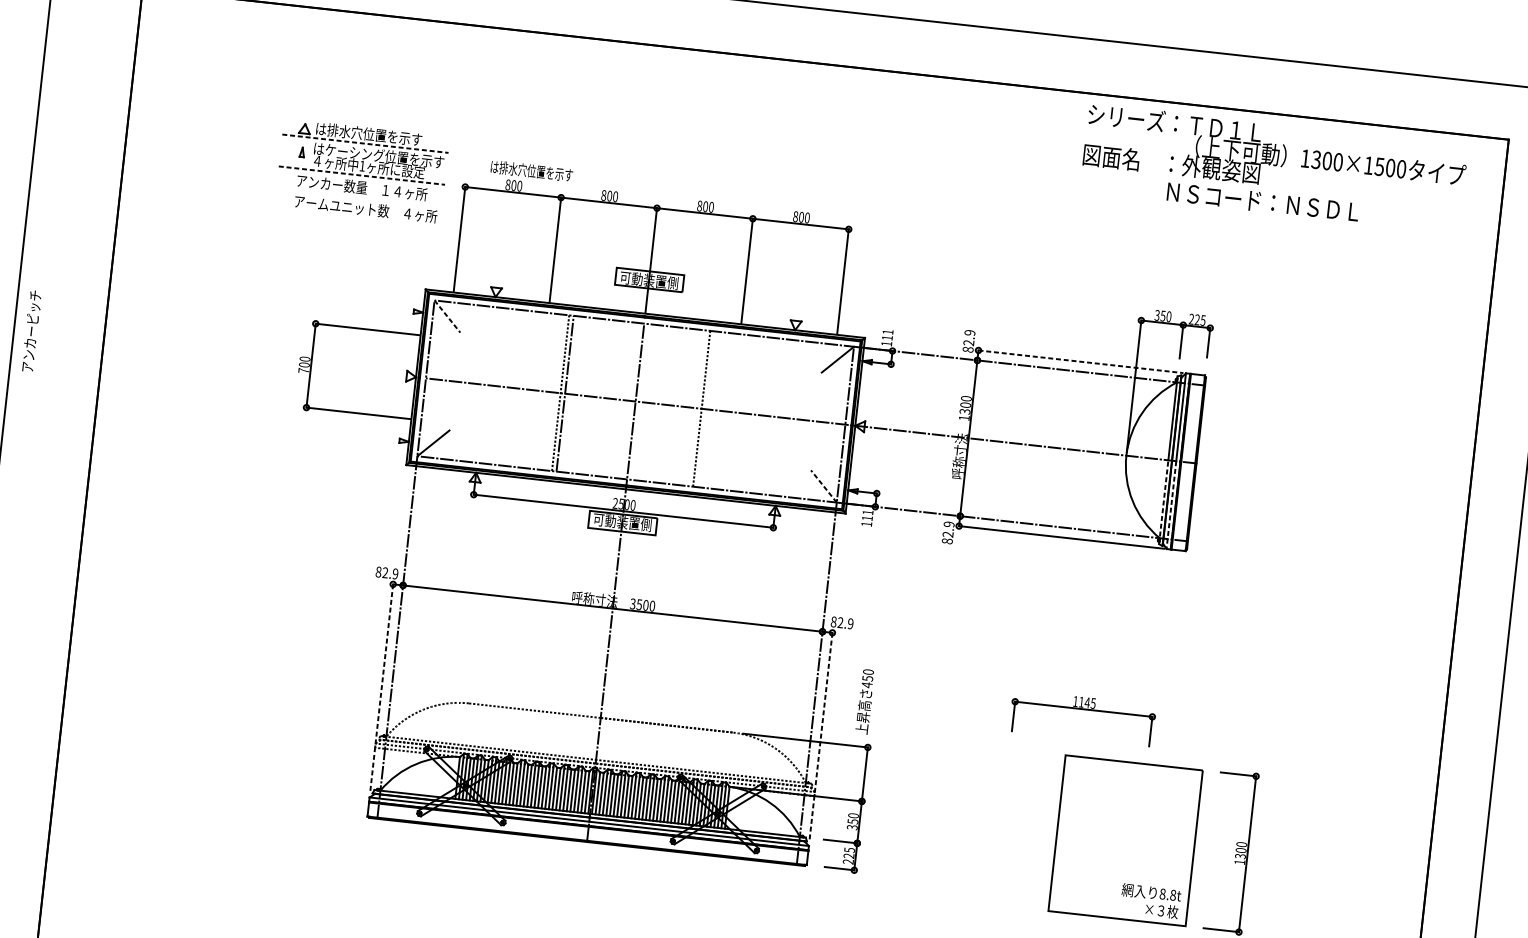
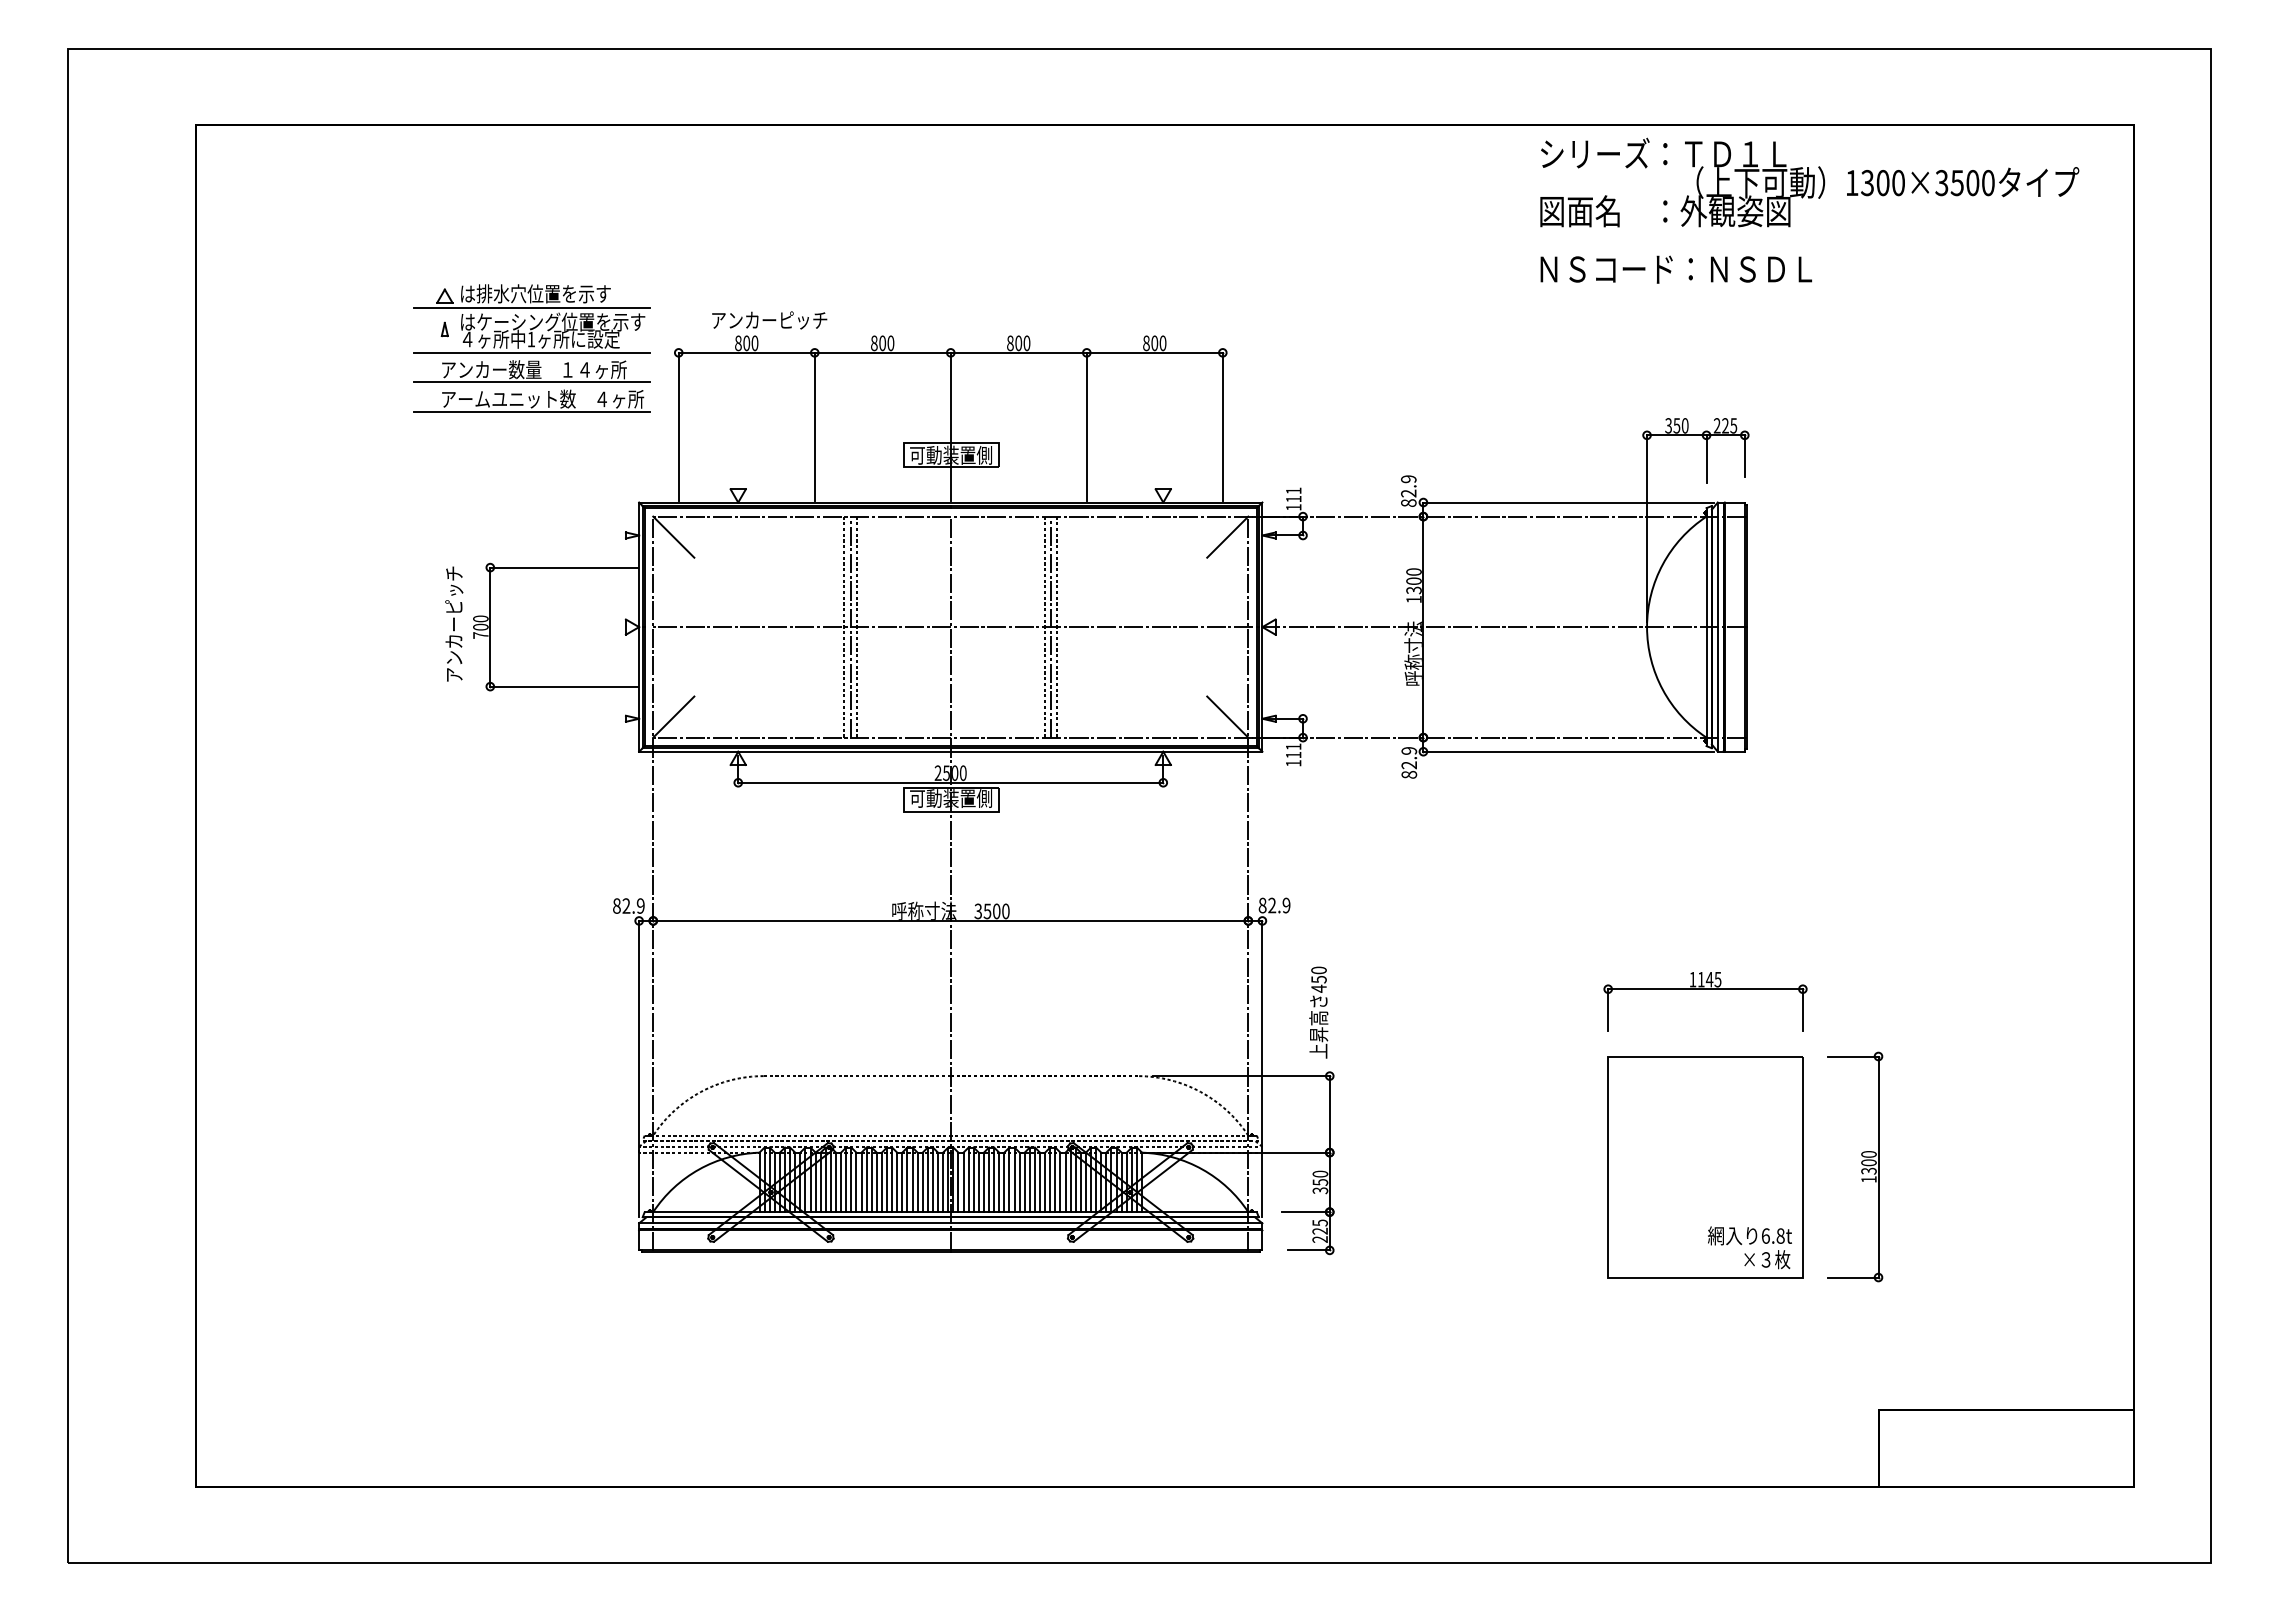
line: (365, 143) -> (532, 307), dashed -> solid
text: (1368, 165) -> (1941, 182), 1300×1500 -> 1300×3500
text: (531, 170) -> (769, 319), は排水穴位置を示す -> アンカーピッチ
line: (362, 175) -> (532, 352), dashed -> solid
line: (359, 196) -> (532, 382), added
text: (1262, 202) -> (1675, 269), moved
line: (357, 216) -> (532, 411), added
line: (447, 316) -> (674, 537), dashed -> solid
text: (31, 330) -> (454, 623), moved
line: (1081, 361) -> (1569, 502), dashed -> solid
line: (569, 393) -> (857, 626), added
line: (706, 408) -> (1050, 626), added
line: (710, 409) -> (1057, 626), added
line: (823, 486) -> (1227, 716), dashed -> solid
line: (1163, 502) -> (1706, 686), dashed -> solid
line: (1171, 505) -> (1717, 689), dashed -> solid
line: (381, 689) -> (639, 1069), dashed -> solid
part: (1083, 709) -> (1705, 989), moved
line: (820, 737) -> (1262, 1069), dashed -> solid
text: (1162, 893) -> (1765, 1235), 8.8t -> 6.8t

